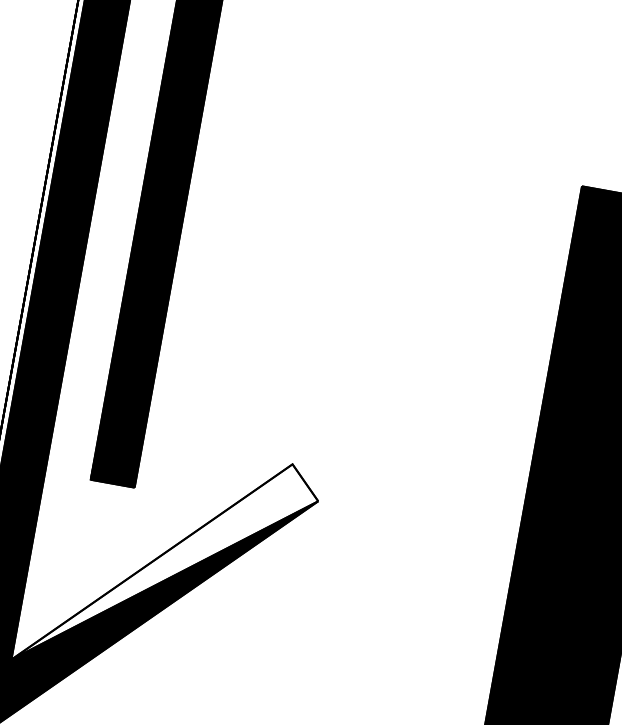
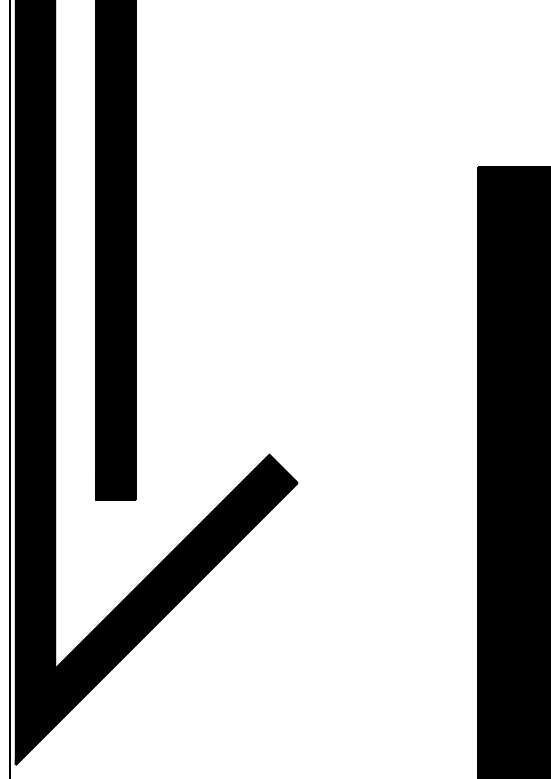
fill: (167, 564) -> (176, 561), added

